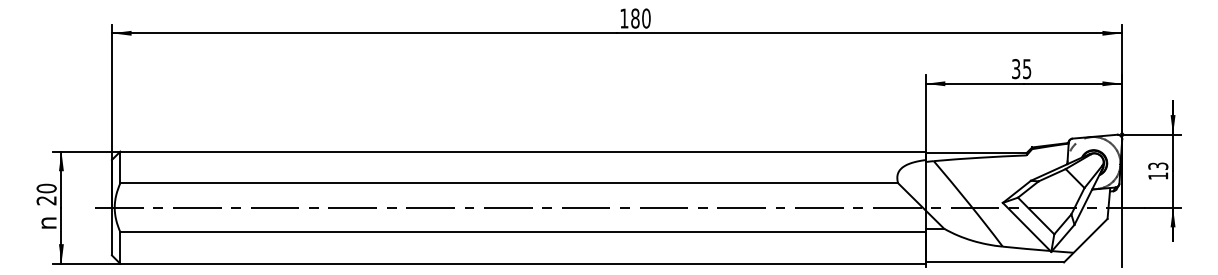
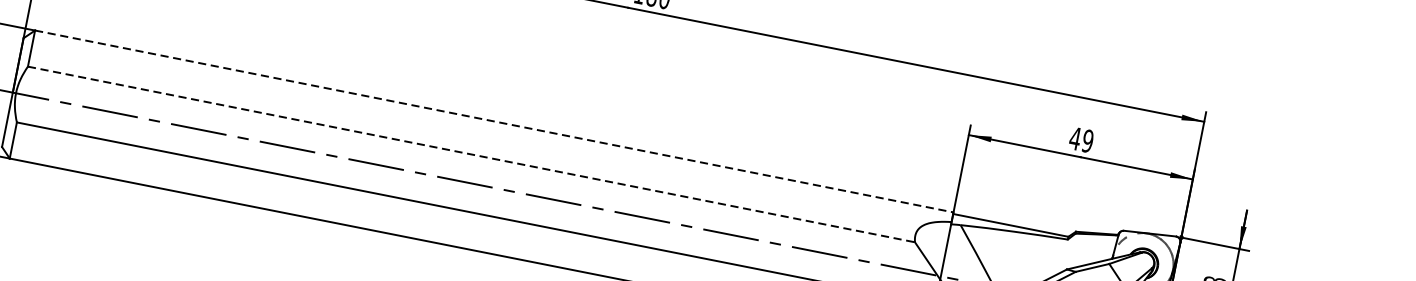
text: (1021, 69) -> (1081, 140), 35 -> 49
line: (523, 151) -> (494, 121), solid -> dashed
line: (509, 183) -> (471, 154), solid -> dashed

